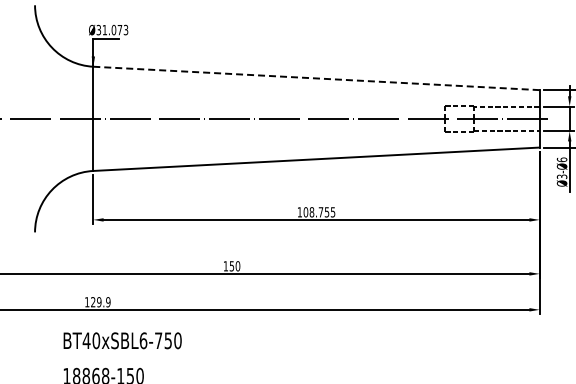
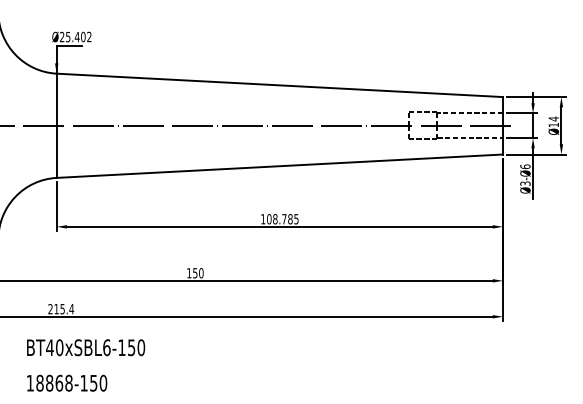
text: (112, 29) -> (75, 36), Ø31.073 -> Ø25.402
line: (316, 78) -> (279, 85), dashed -> solid
text: (327, 212) -> (290, 219), 108.755 -> 108.785
text: (98, 302) -> (61, 309), 129.9 -> 215.4
text: (158, 340) -> (121, 347), BT40xSBL6-750 -> BT40xSBL6-150

